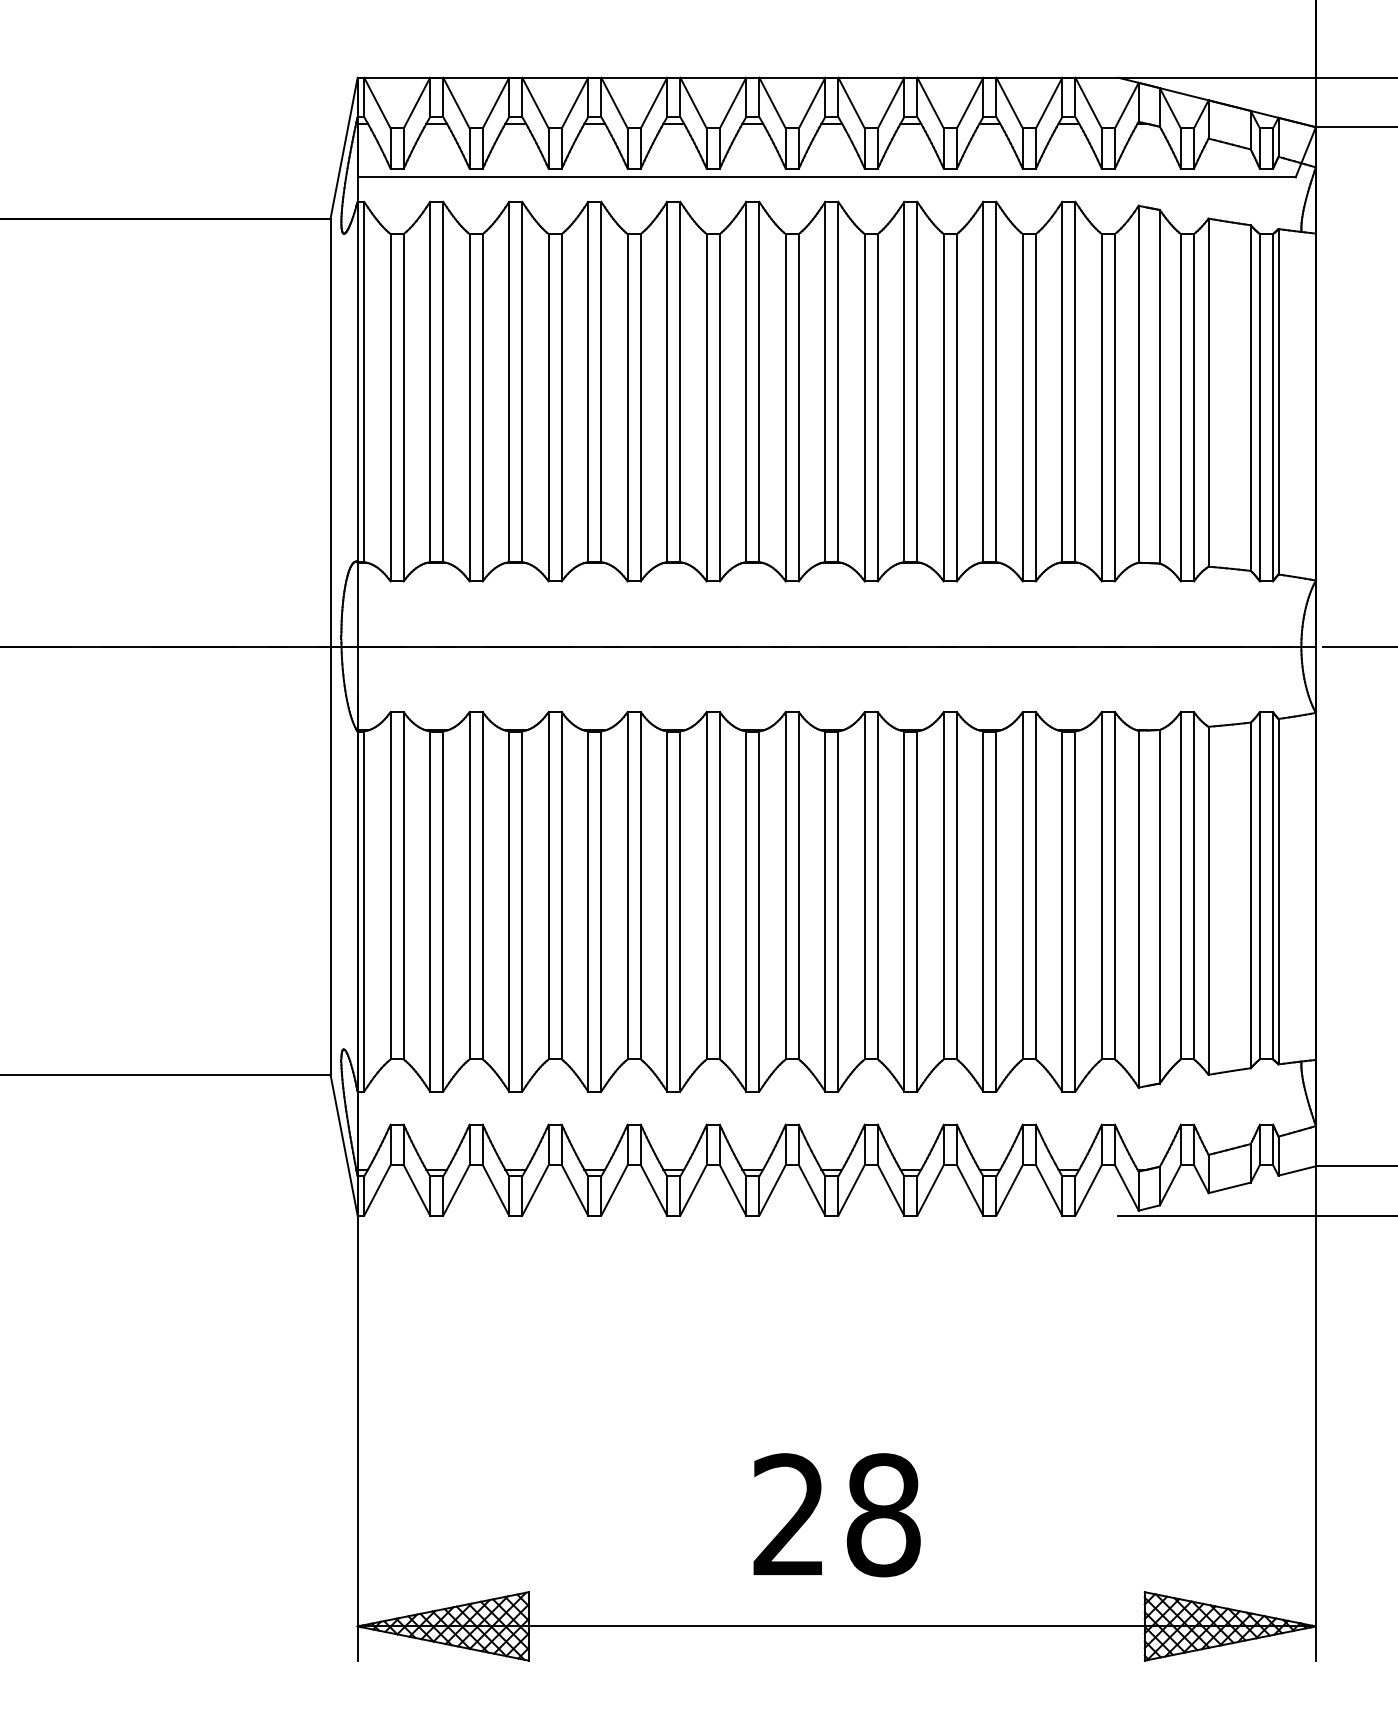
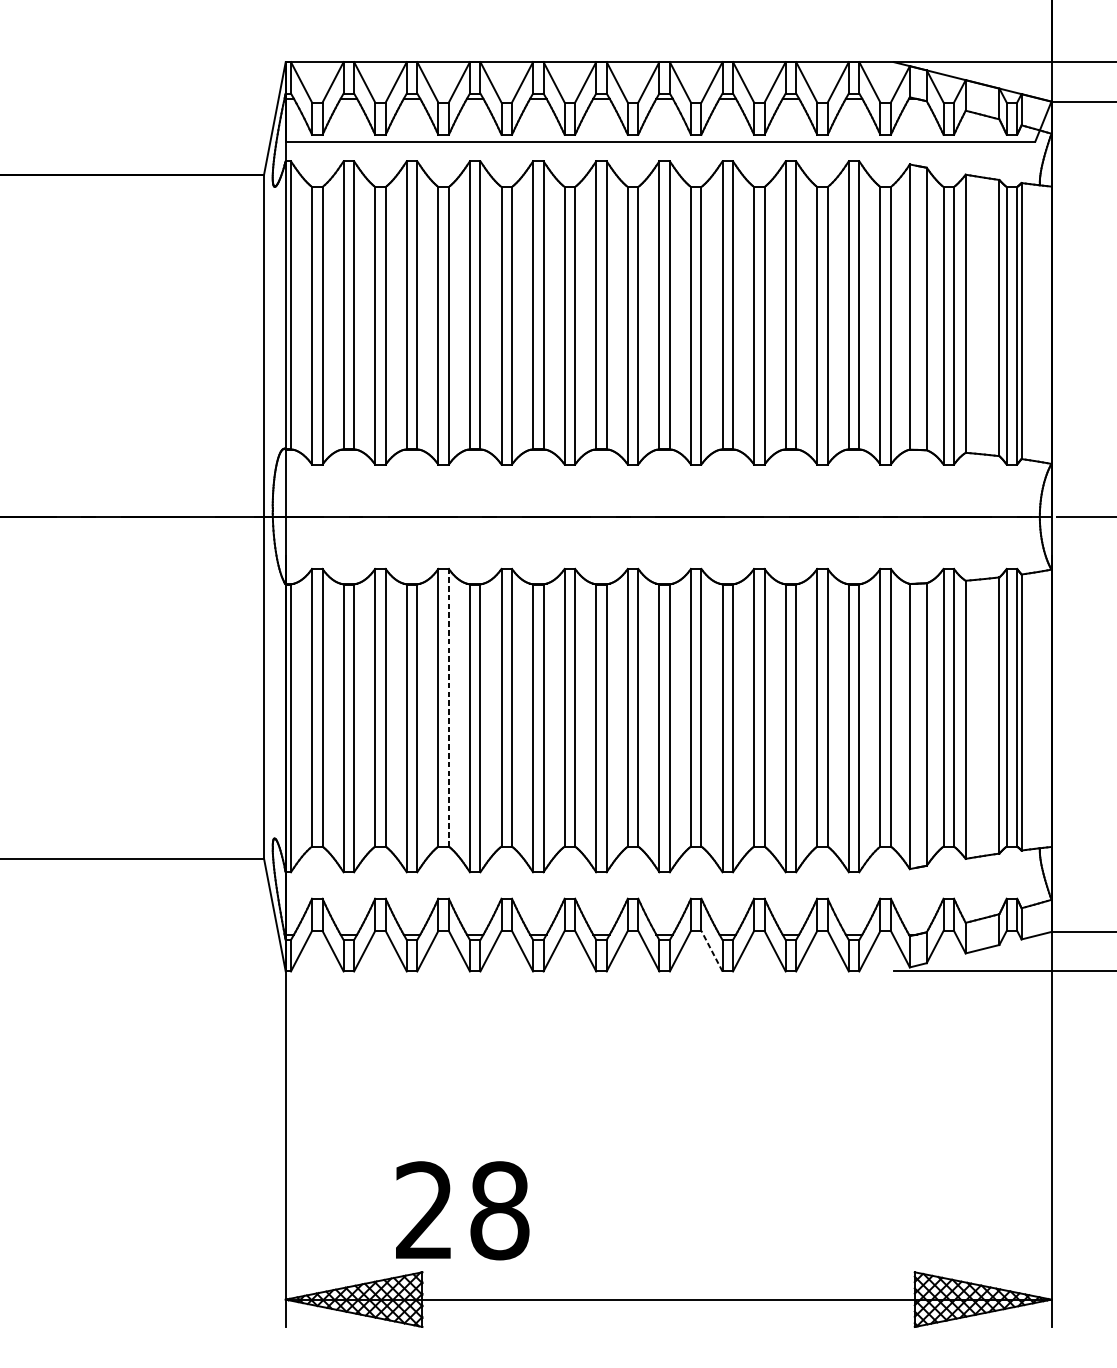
line: (561, 885) -> (448, 707), solid -> dashed
line: (891, 1190) -> (712, 951), solid -> dashed
text: (836, 1515) -> (462, 1211), moved

